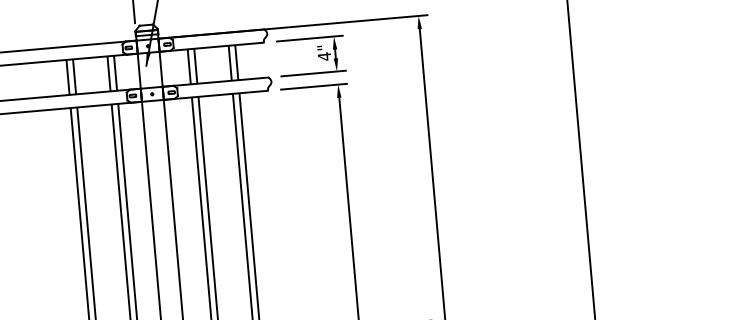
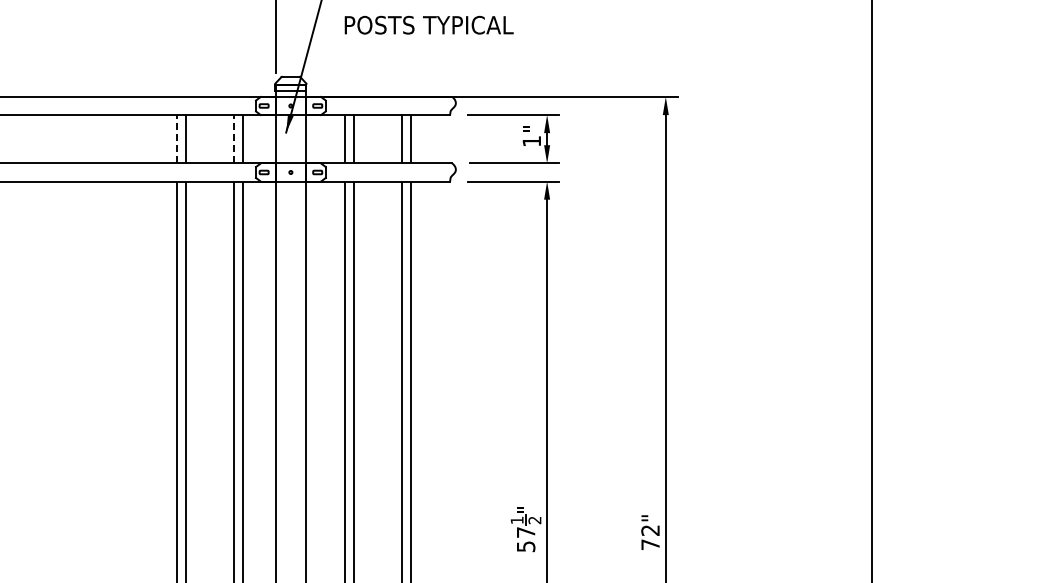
text: (324, 56) -> (531, 141), 4 -> 1
line: (108, 73) -> (233, 138), solid -> dashed
line: (68, 76) -> (177, 138), solid -> dashed

